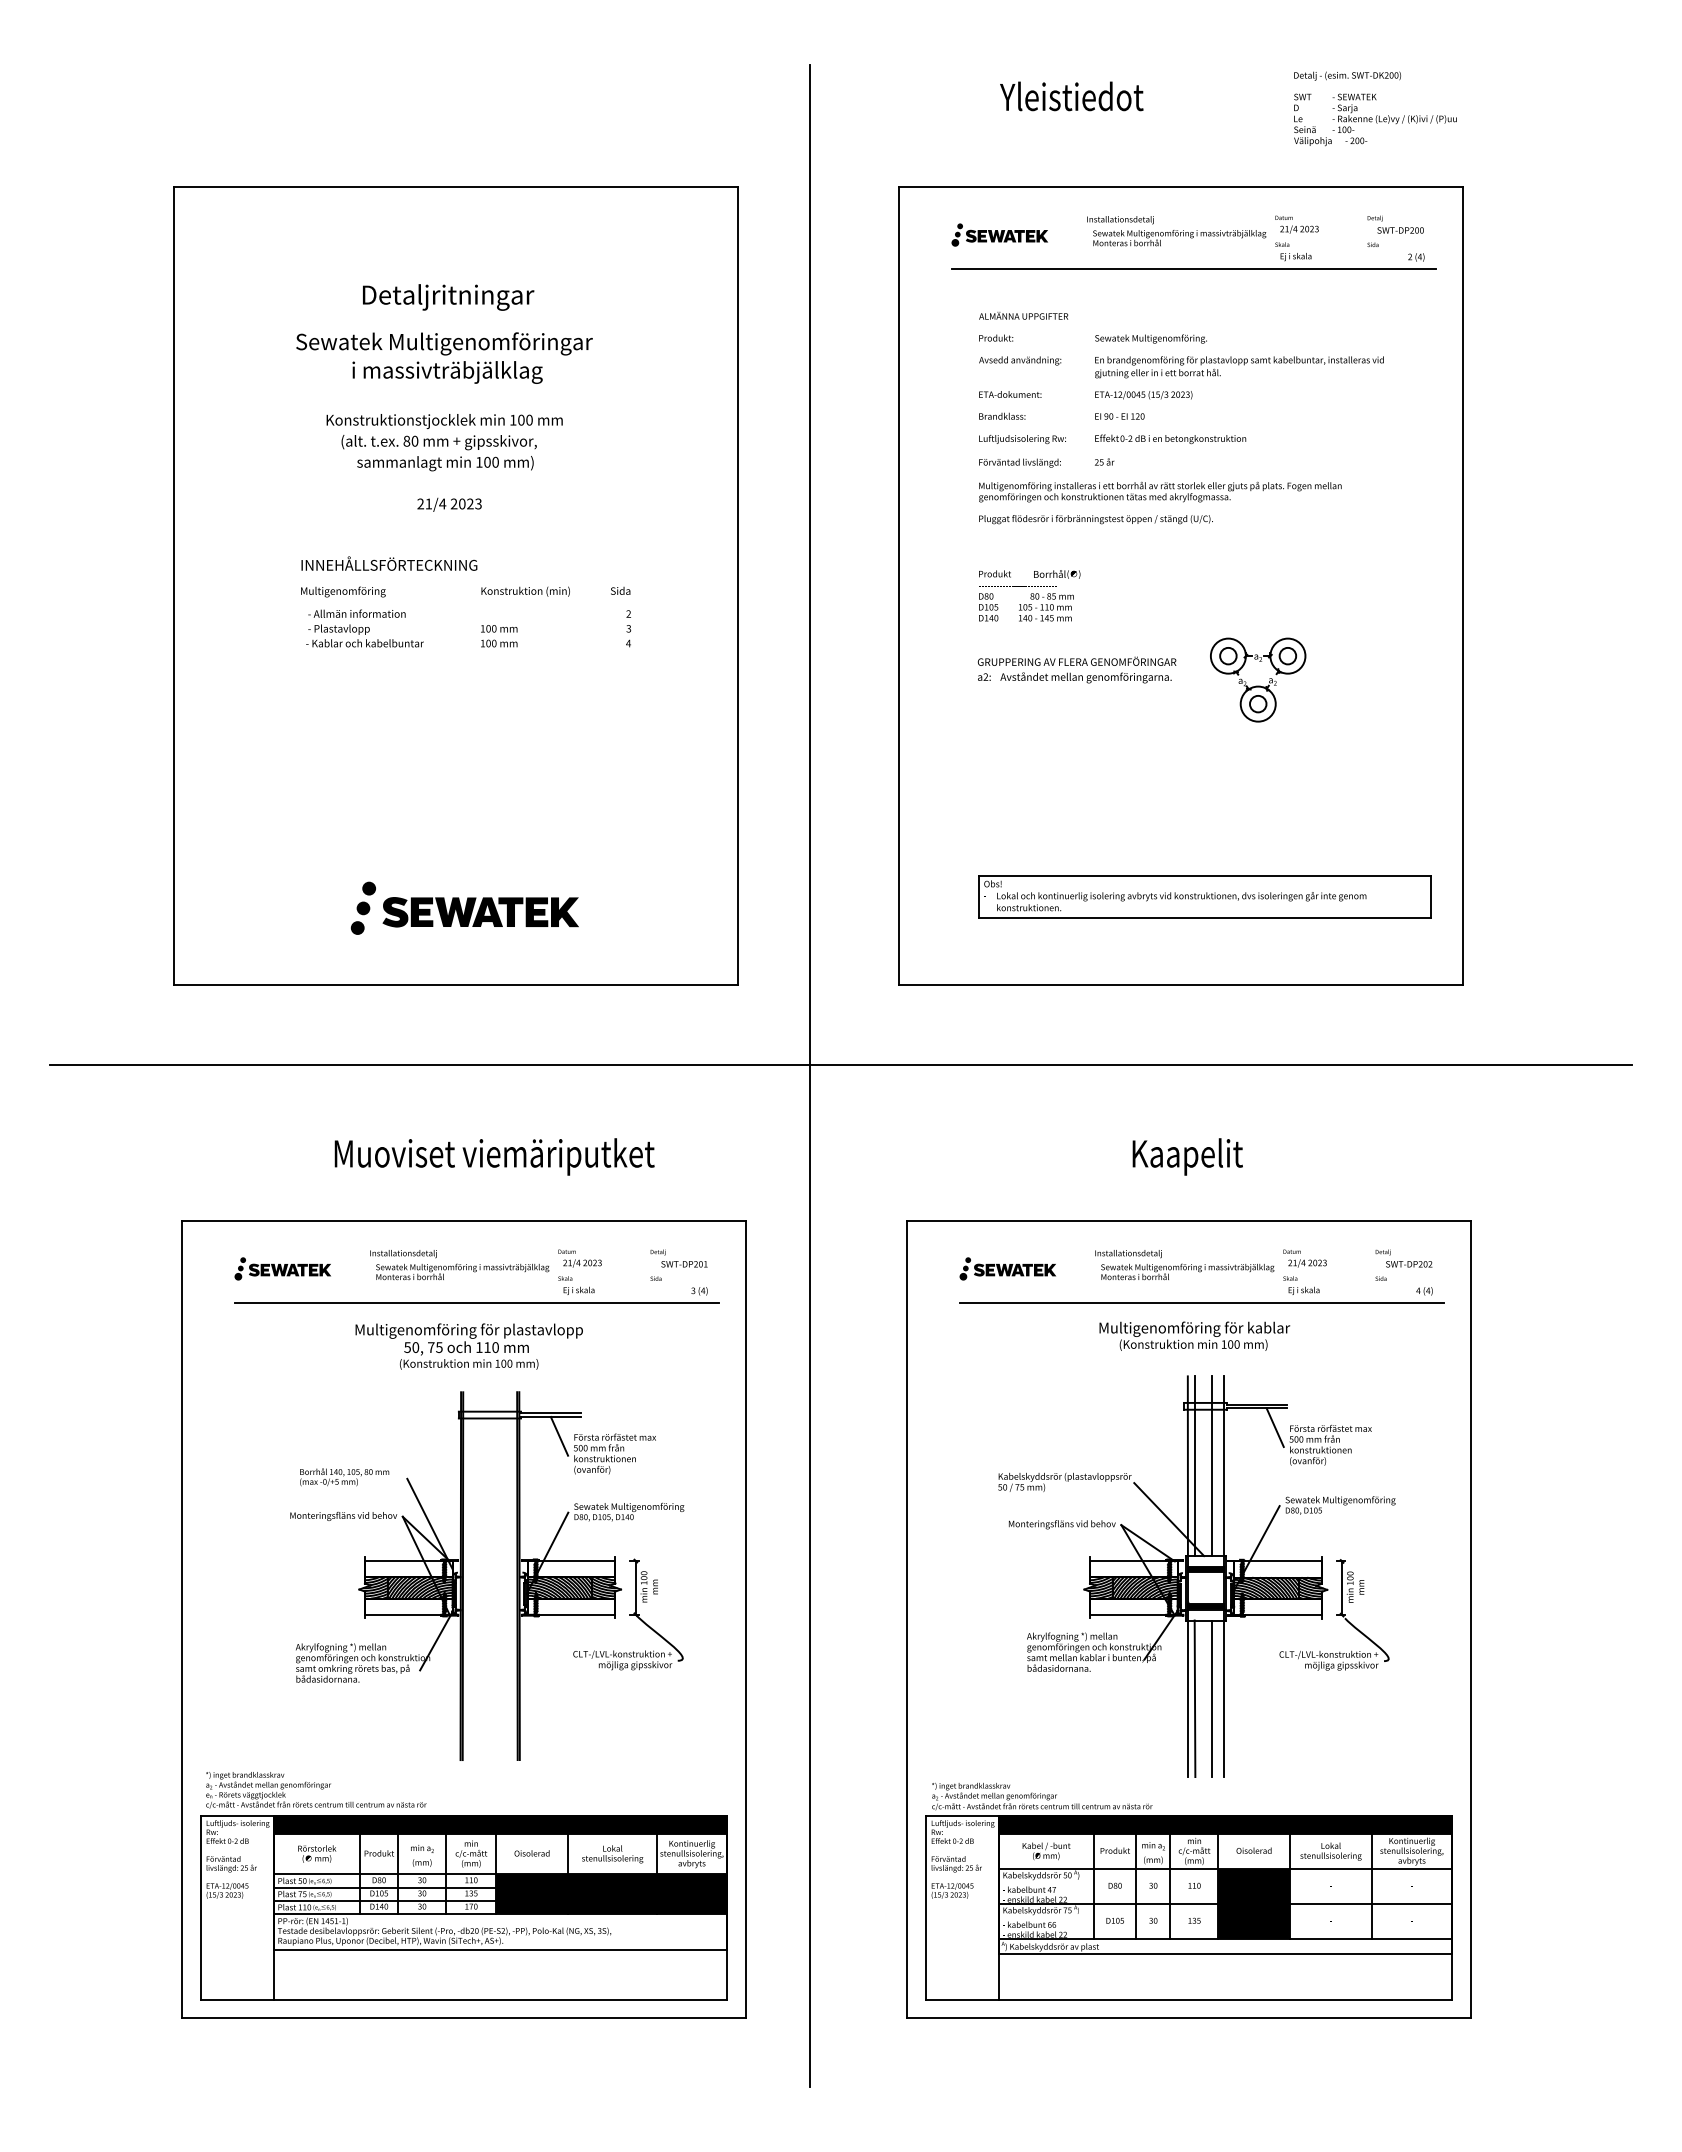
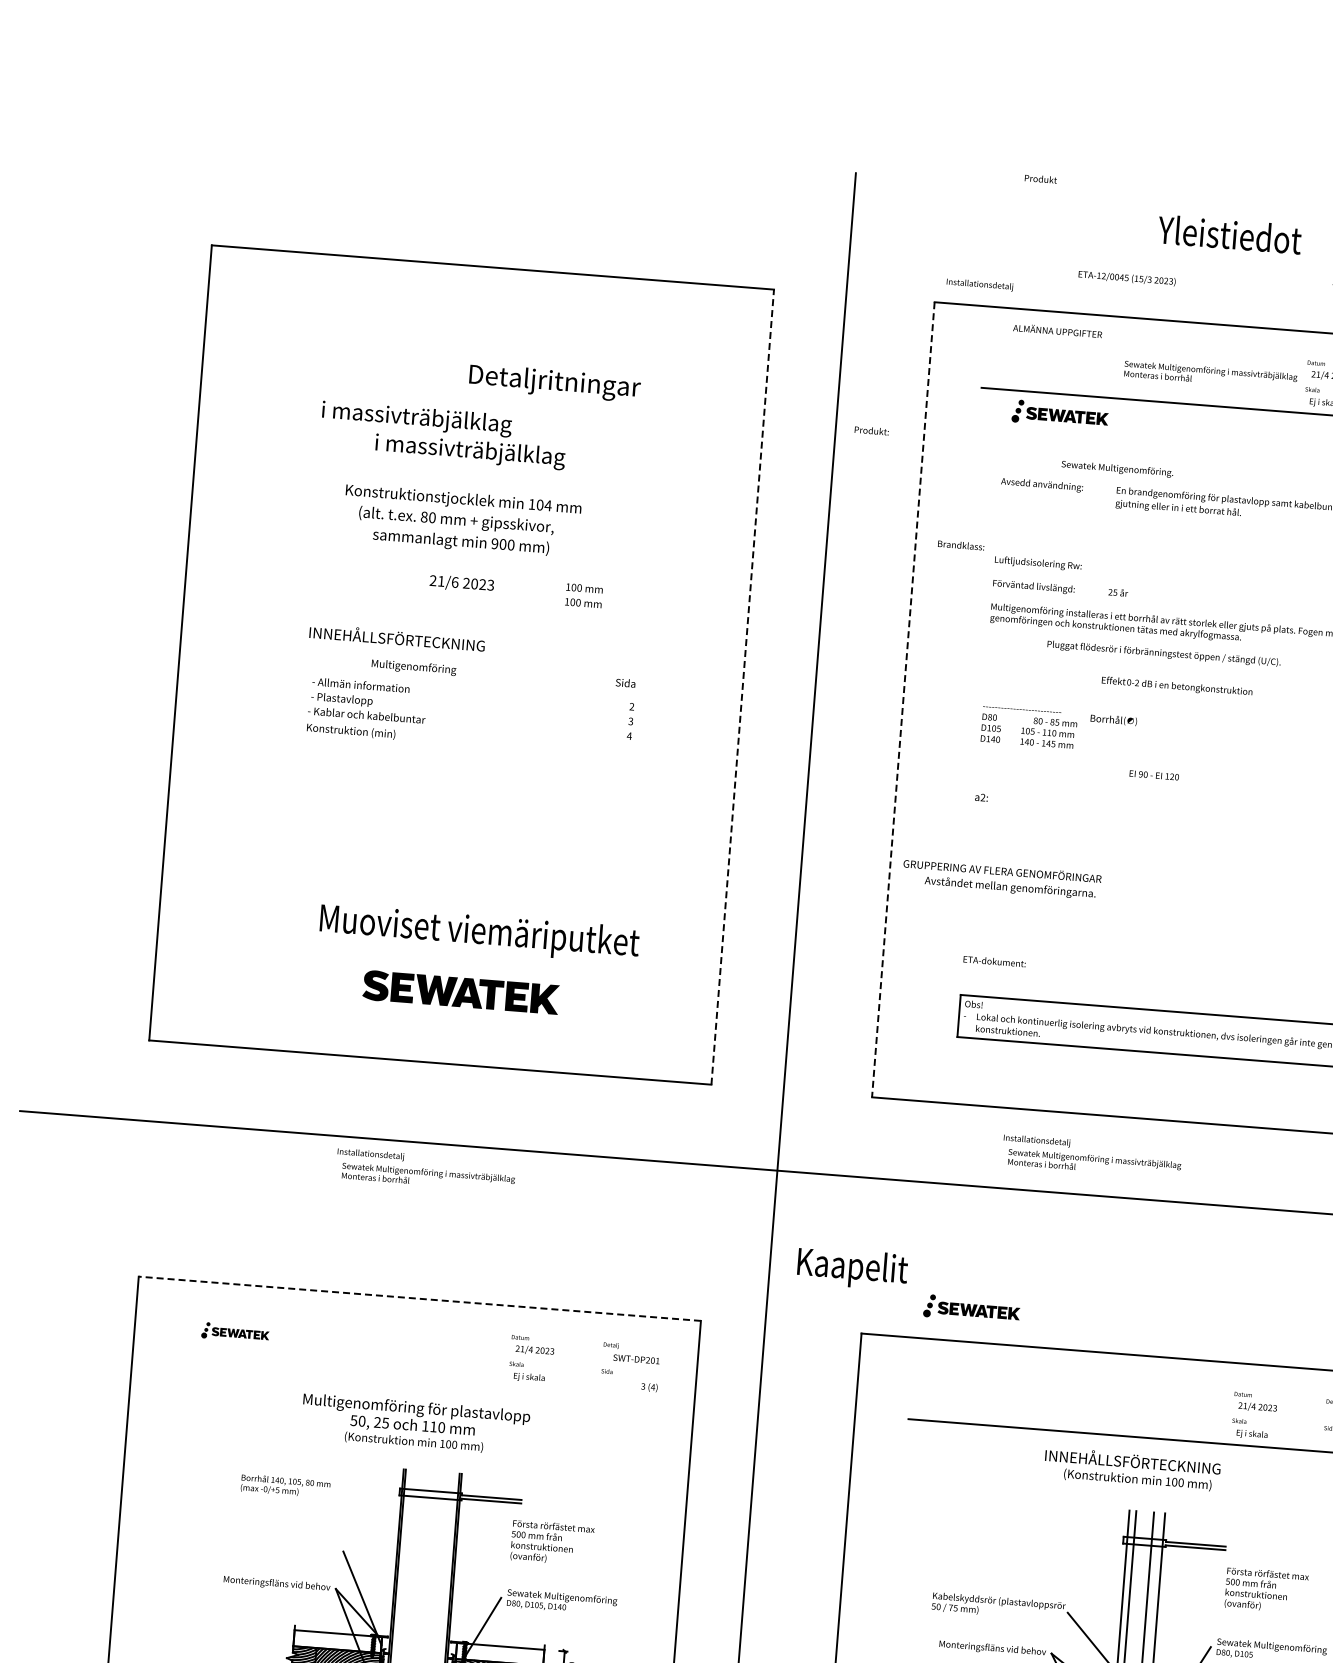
text: (1071, 96) -> (1229, 234), moved
text: (1120, 220) -> (979, 285), moved
part: (999, 234) -> (1060, 413), moved
text: (448, 297) -> (554, 383), moved
text: (1023, 315) -> (1057, 330), moved
text: (996, 337) -> (872, 430), moved
text: (1150, 338) -> (1116, 468), moved
text: (444, 343) -> (469, 422), Sewatek Multigenomföringar -> i massivträbjälklag
text: (1010, 394) -> (994, 961), moved
text: (1143, 395) -> (1126, 278), moved
text: (1002, 415) -> (961, 544), moved
text: (1119, 416) -> (1153, 775), moved
text: (529, 419) -> (548, 505), 100 -> 104
text: (1170, 439) -> (1176, 686), moved
text: (479, 461) -> (495, 542), 100 -> 900
text: (442, 503) -> (454, 581), 21/4 -> 21/6
text: (1095, 519) -> (1163, 653), moved
text: (994, 573) -> (1040, 178), moved
text: (1057, 574) -> (1114, 720), moved
line: (737, 585) -> (742, 686), solid -> dashed
line: (898, 585) -> (903, 699), solid -> dashed
text: (343, 591) -> (414, 667), moved
text: (525, 591) -> (350, 731), moved
text: (499, 636) -> (584, 596), moved
text: (1076, 669) -> (1001, 878), moved
part: (1258, 679) -> (1254, 821), removed
fill: (369, 888) -> (351, 960), removed
fill: (363, 908) -> (344, 979), removed
fill: (357, 927) -> (336, 997), removed
text: (494, 1156) -> (479, 932), moved
text: (1187, 1156) -> (852, 1268), moved
line: (463, 1220) -> (419, 1298), solid -> dashed
text: (459, 1265) -> (425, 1170), moved
text: (1184, 1265) -> (1091, 1156), moved
part: (282, 1268) -> (235, 1332), size x0.7
part: (1007, 1268) -> (971, 1308), moved
line: (476, 1302) -> (426, 1381), removed
text: (1195, 1327) -> (1141, 1462), Multigenomföring för kablar -> INNEHÅLLSFÖRTECKNING
text: (431, 1347) -> (377, 1422), 75 -> 25
line: (1274, 1427) -> (1211, 1568), removed
line: (559, 1435) -> (498, 1520), removed
text: (344, 1477) -> (285, 1486), moved

